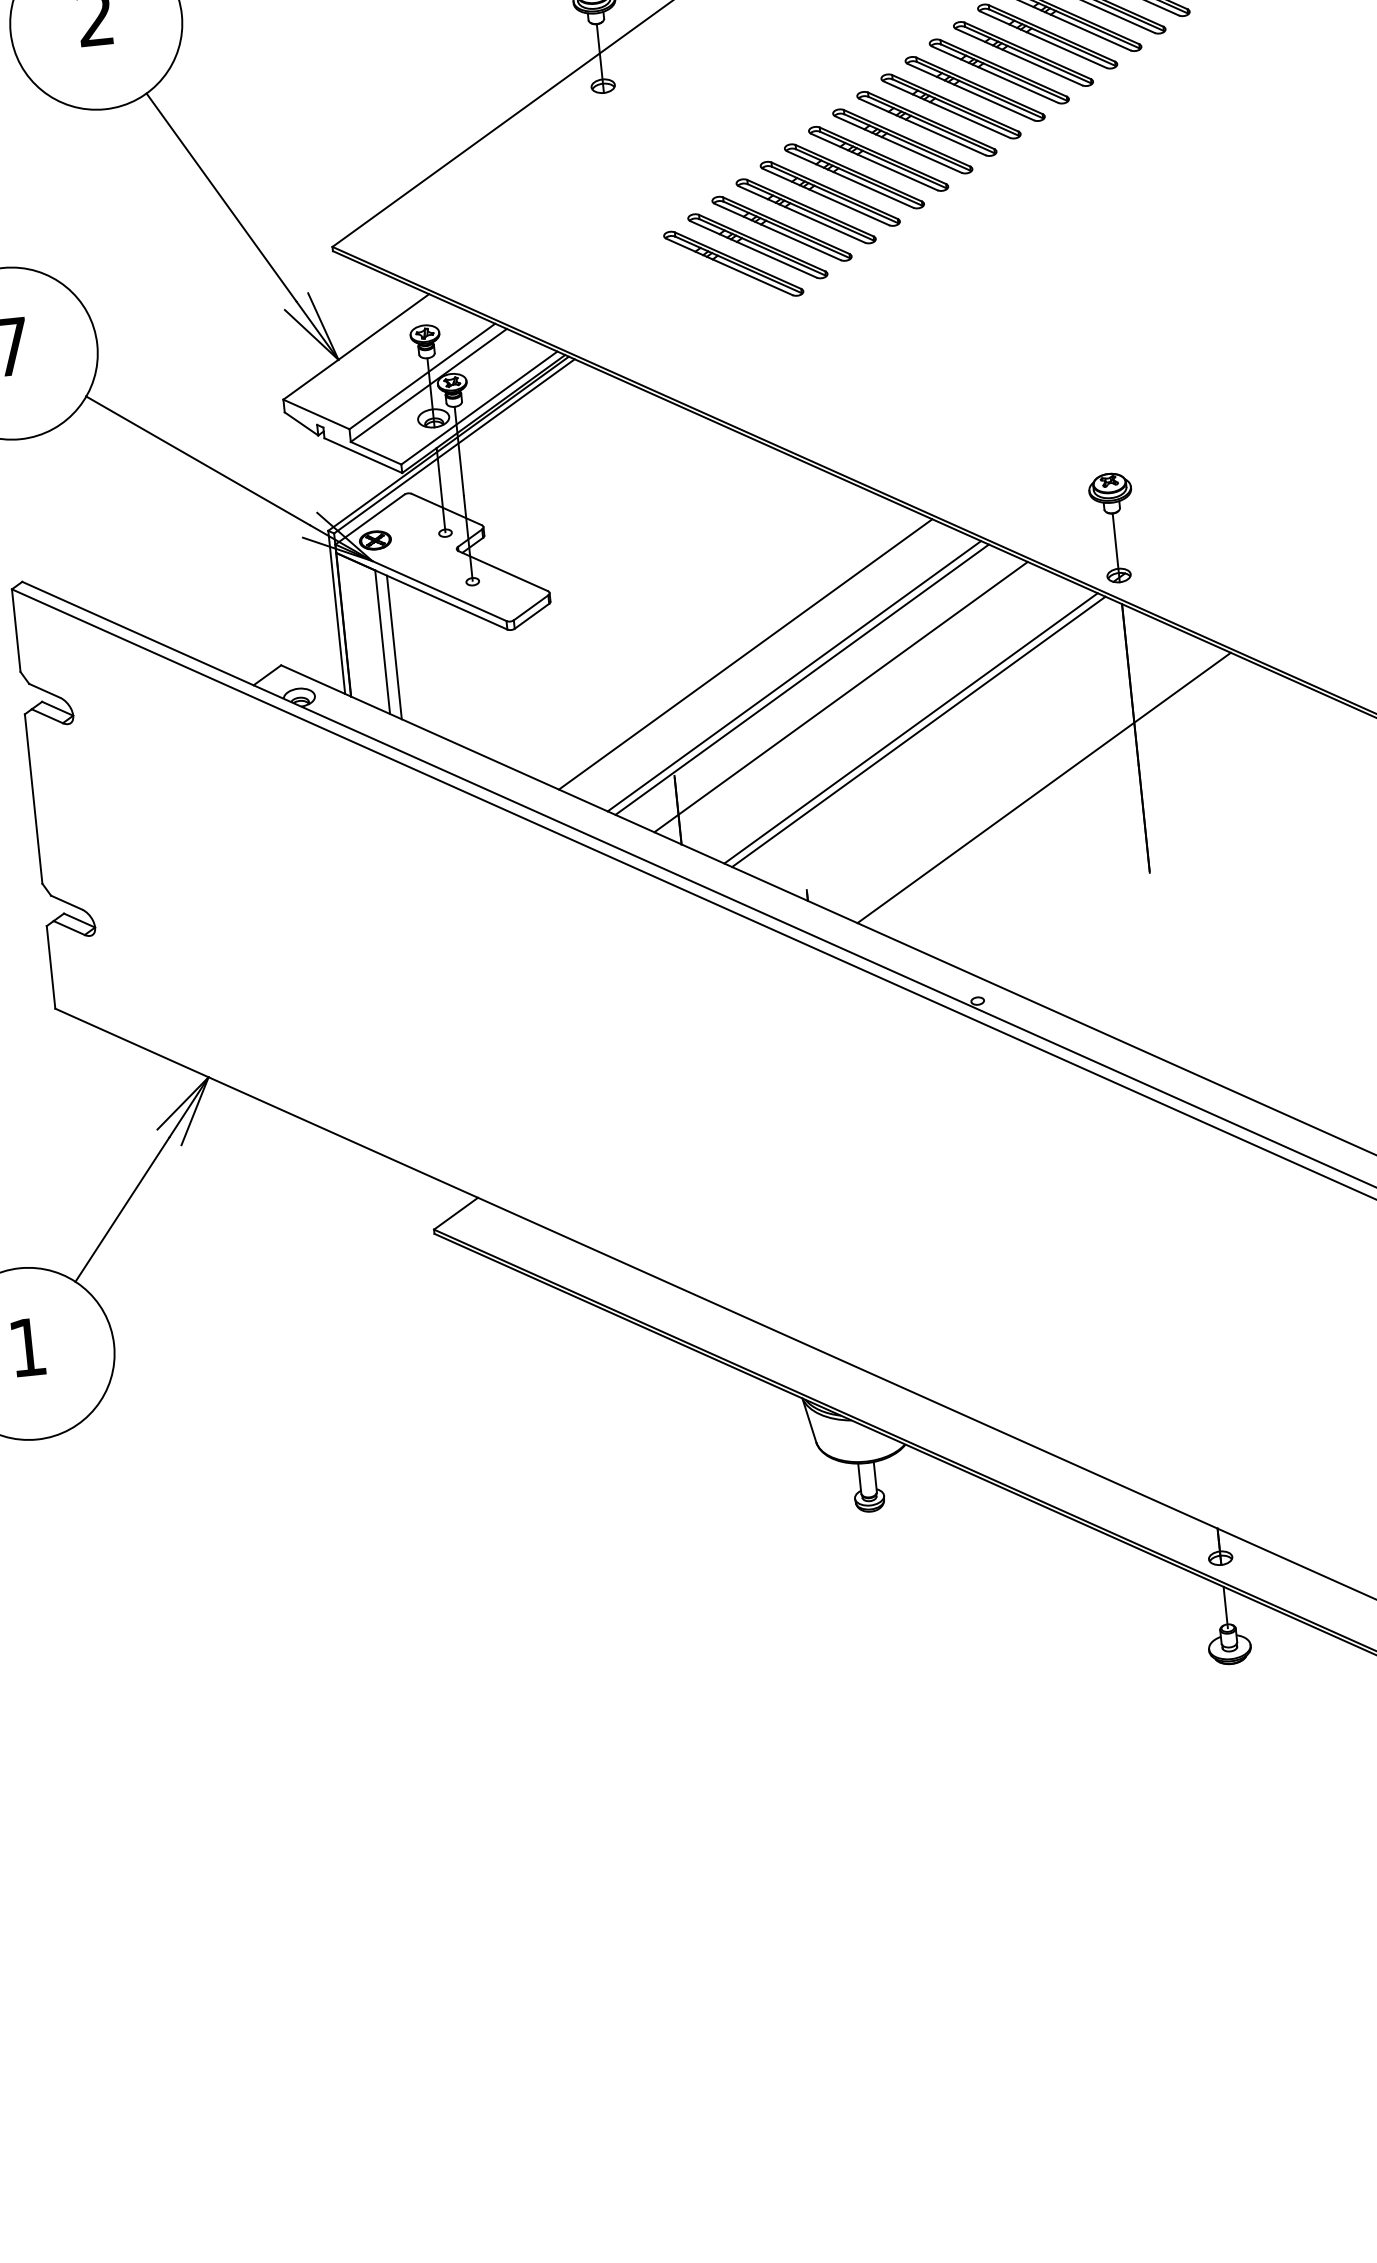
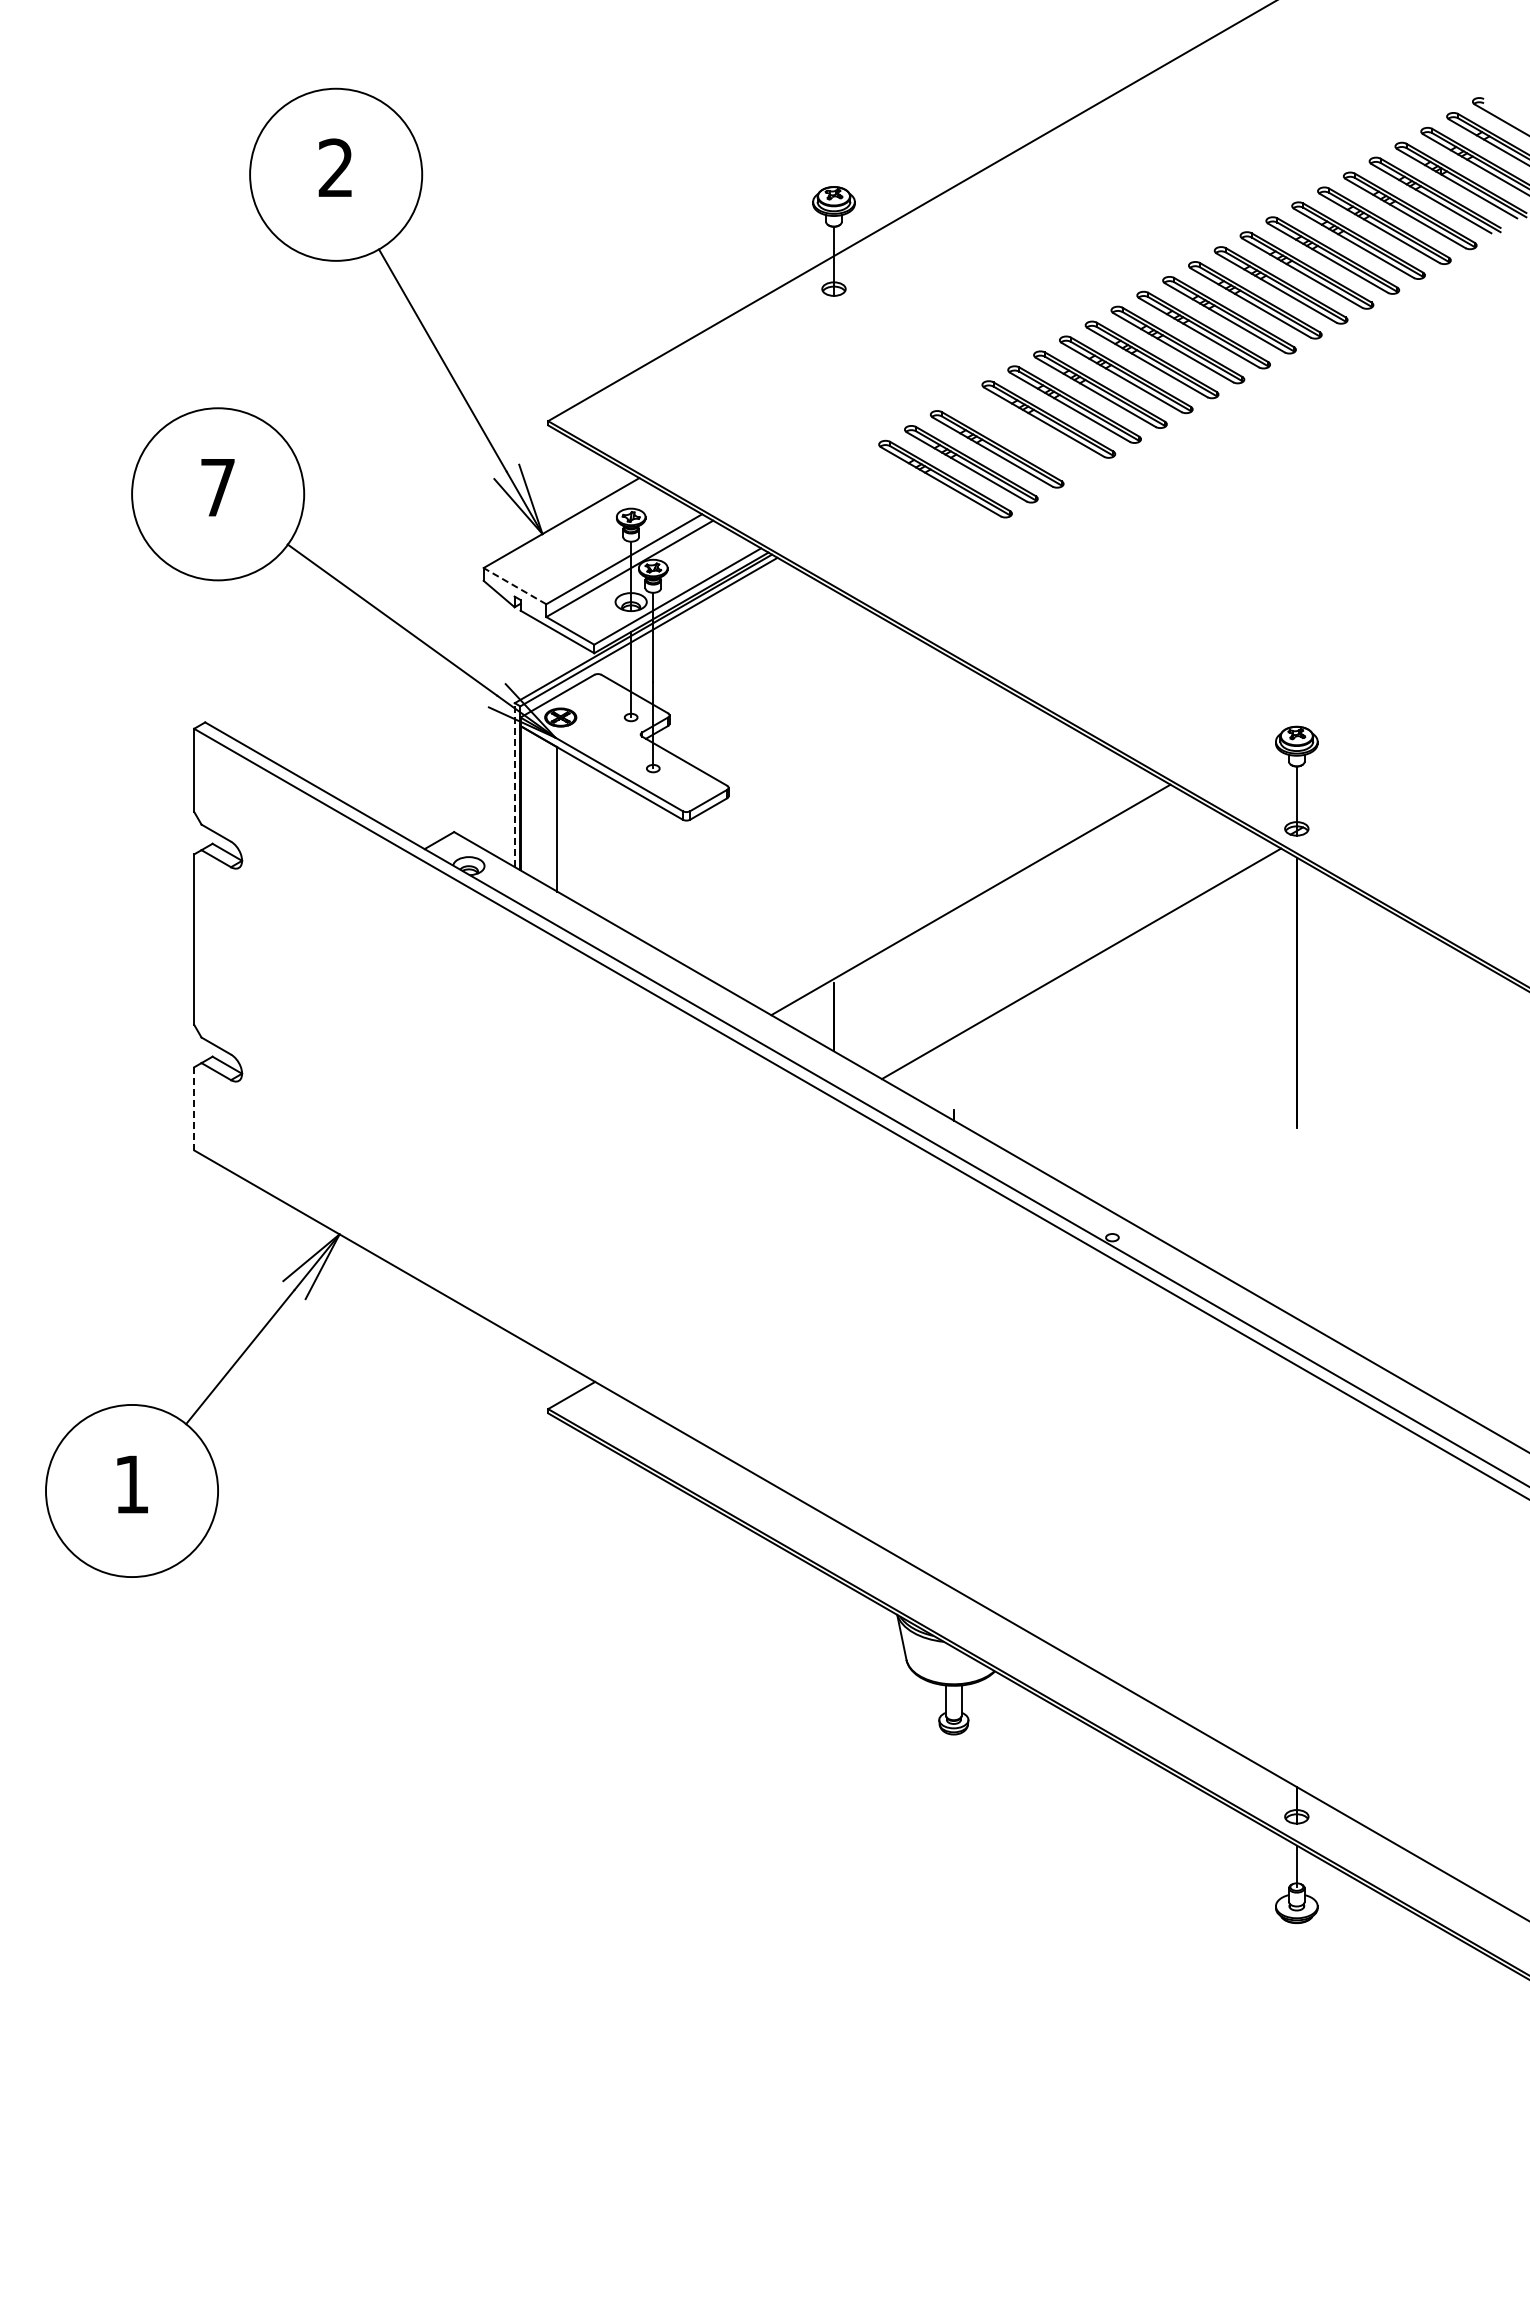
part: (805, 211) -> (1022, 434), removed
line: (315, 413) -> (514, 585), solid -> dashed
line: (336, 612) -> (514, 785), solid -> dashed
line: (394, 647) -> (568, 825), removed
line: (744, 654) -> (916, 868), removed
line: (794, 676) -> (963, 895), removed
line: (840, 697) -> (1007, 921), removed
line: (910, 728) -> (1073, 959), removed
line: (1044, 787) -> (1200, 1032), removed
line: (51, 966) -> (194, 1108), solid -> dashed

